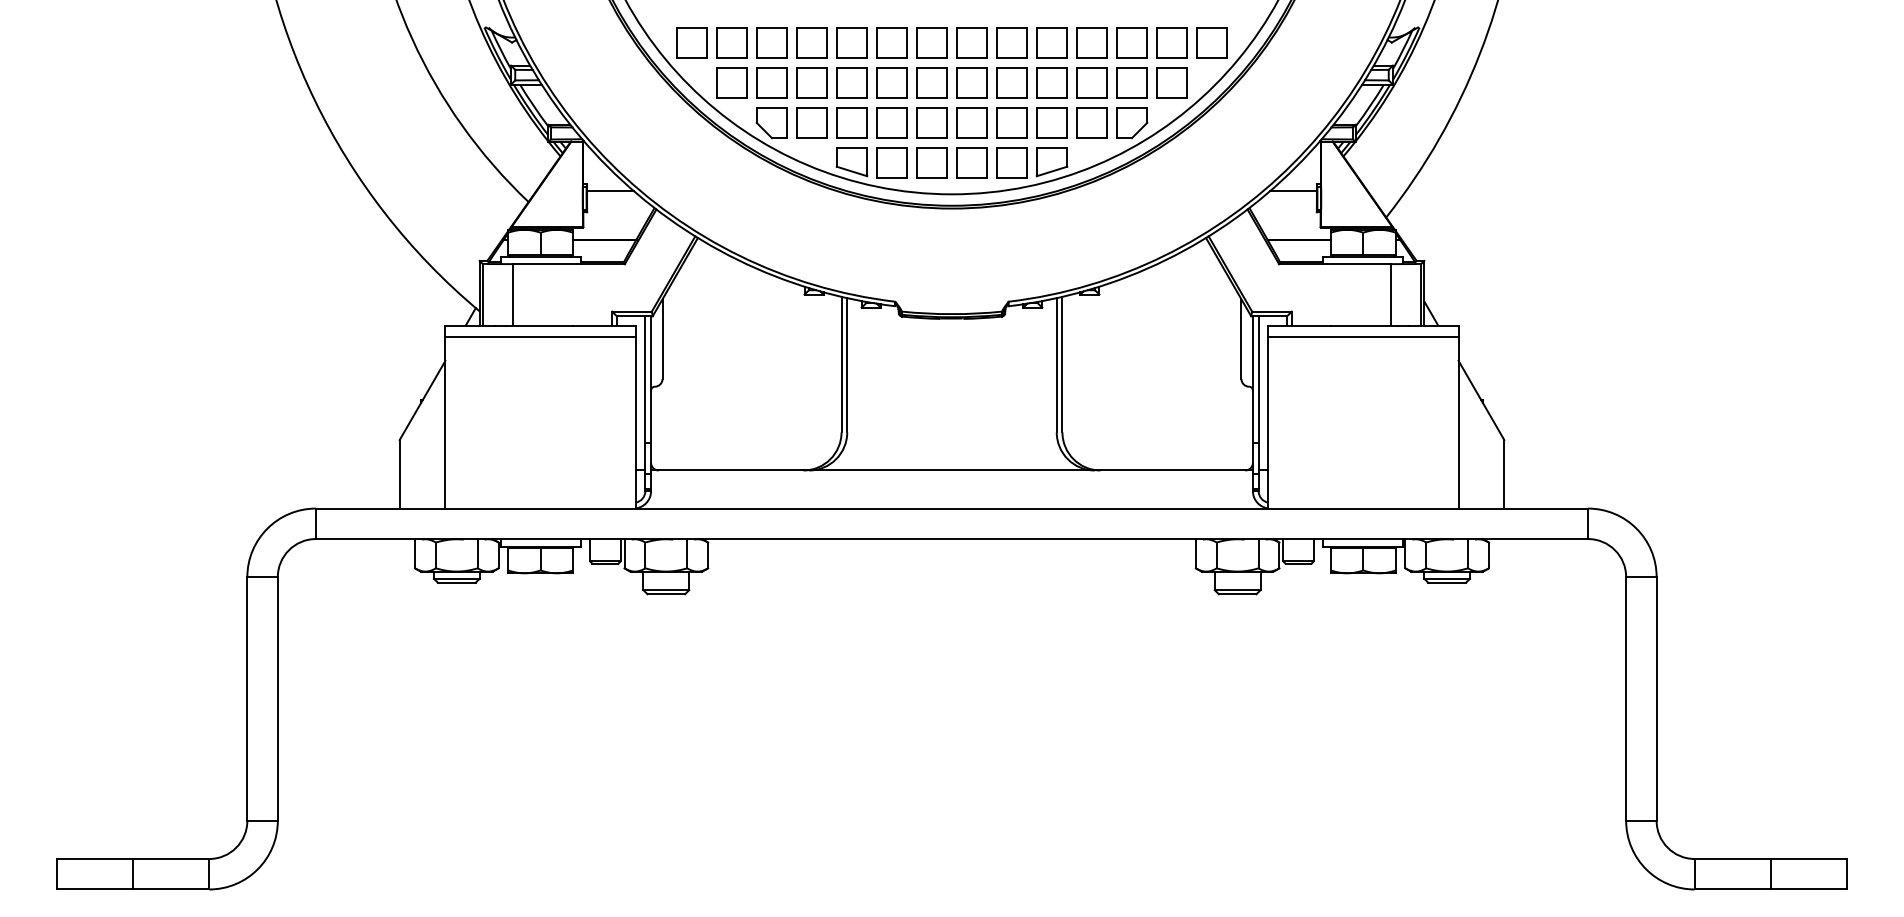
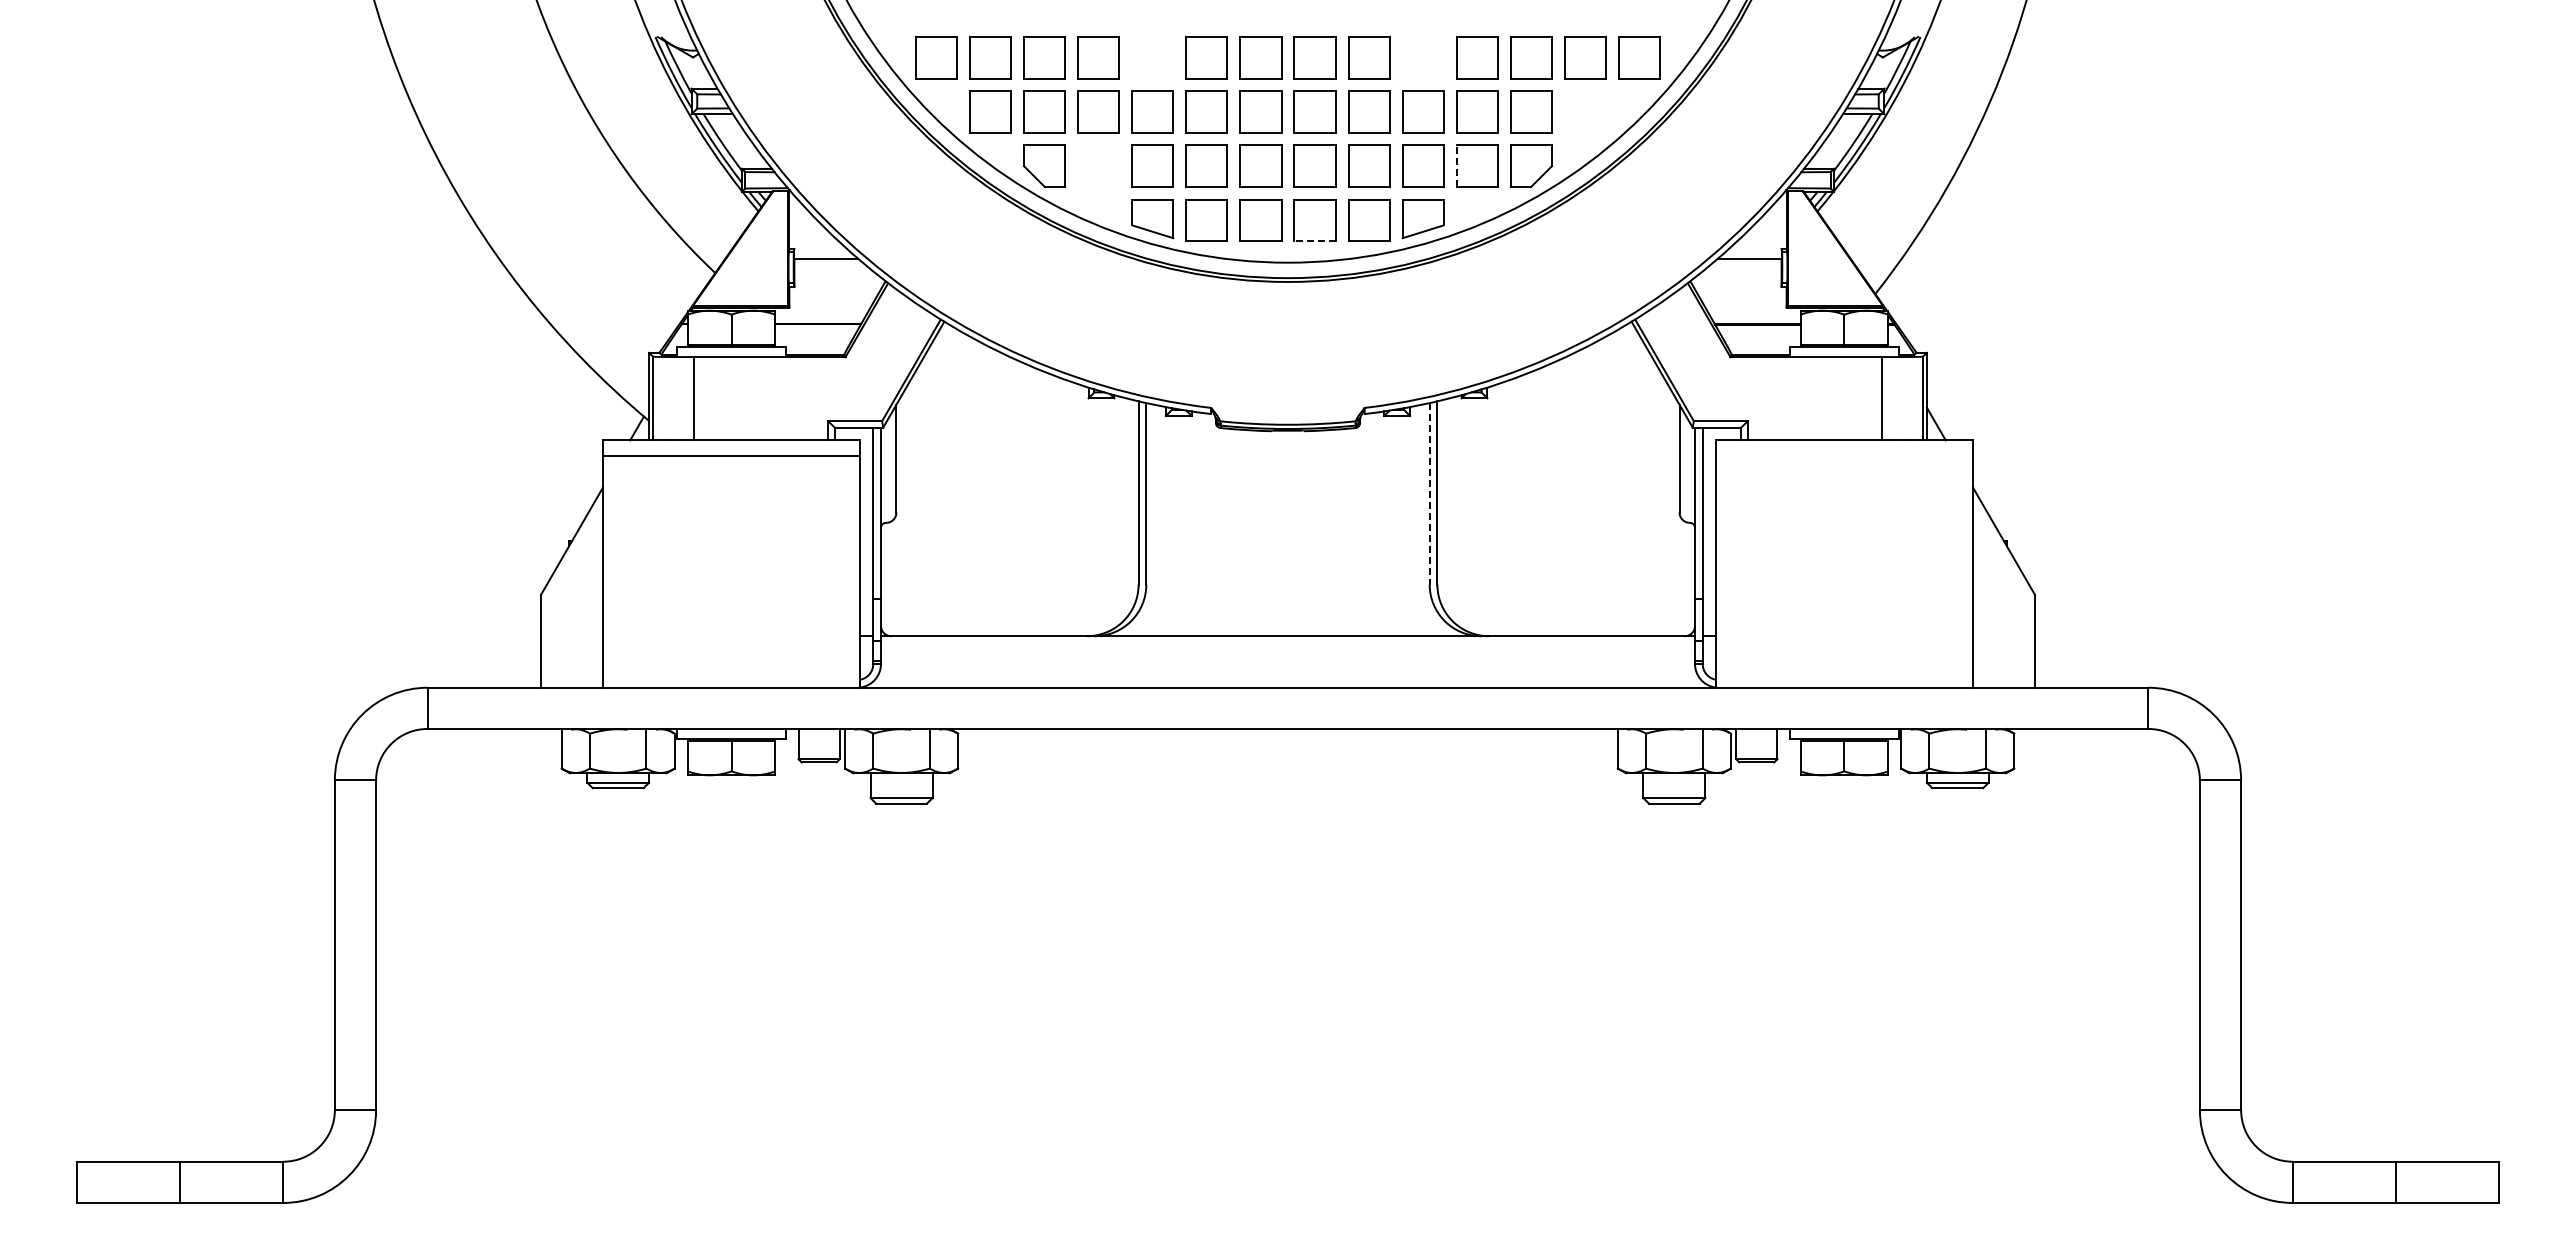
part: (851, 42) -> (1152, 57), removed
part: (1052, 42) -> (1423, 57), removed
part: (1171, 82) -> (1585, 111), removed
part: (811, 122) -> (1098, 165), removed
line: (1076, 123) -> (1456, 166), solid -> dashed
line: (972, 177) -> (1315, 240), solid -> dashed
line: (1363, 336) -> (1844, 455), removed
line: (1056, 364) -> (1429, 493), solid -> dashed

